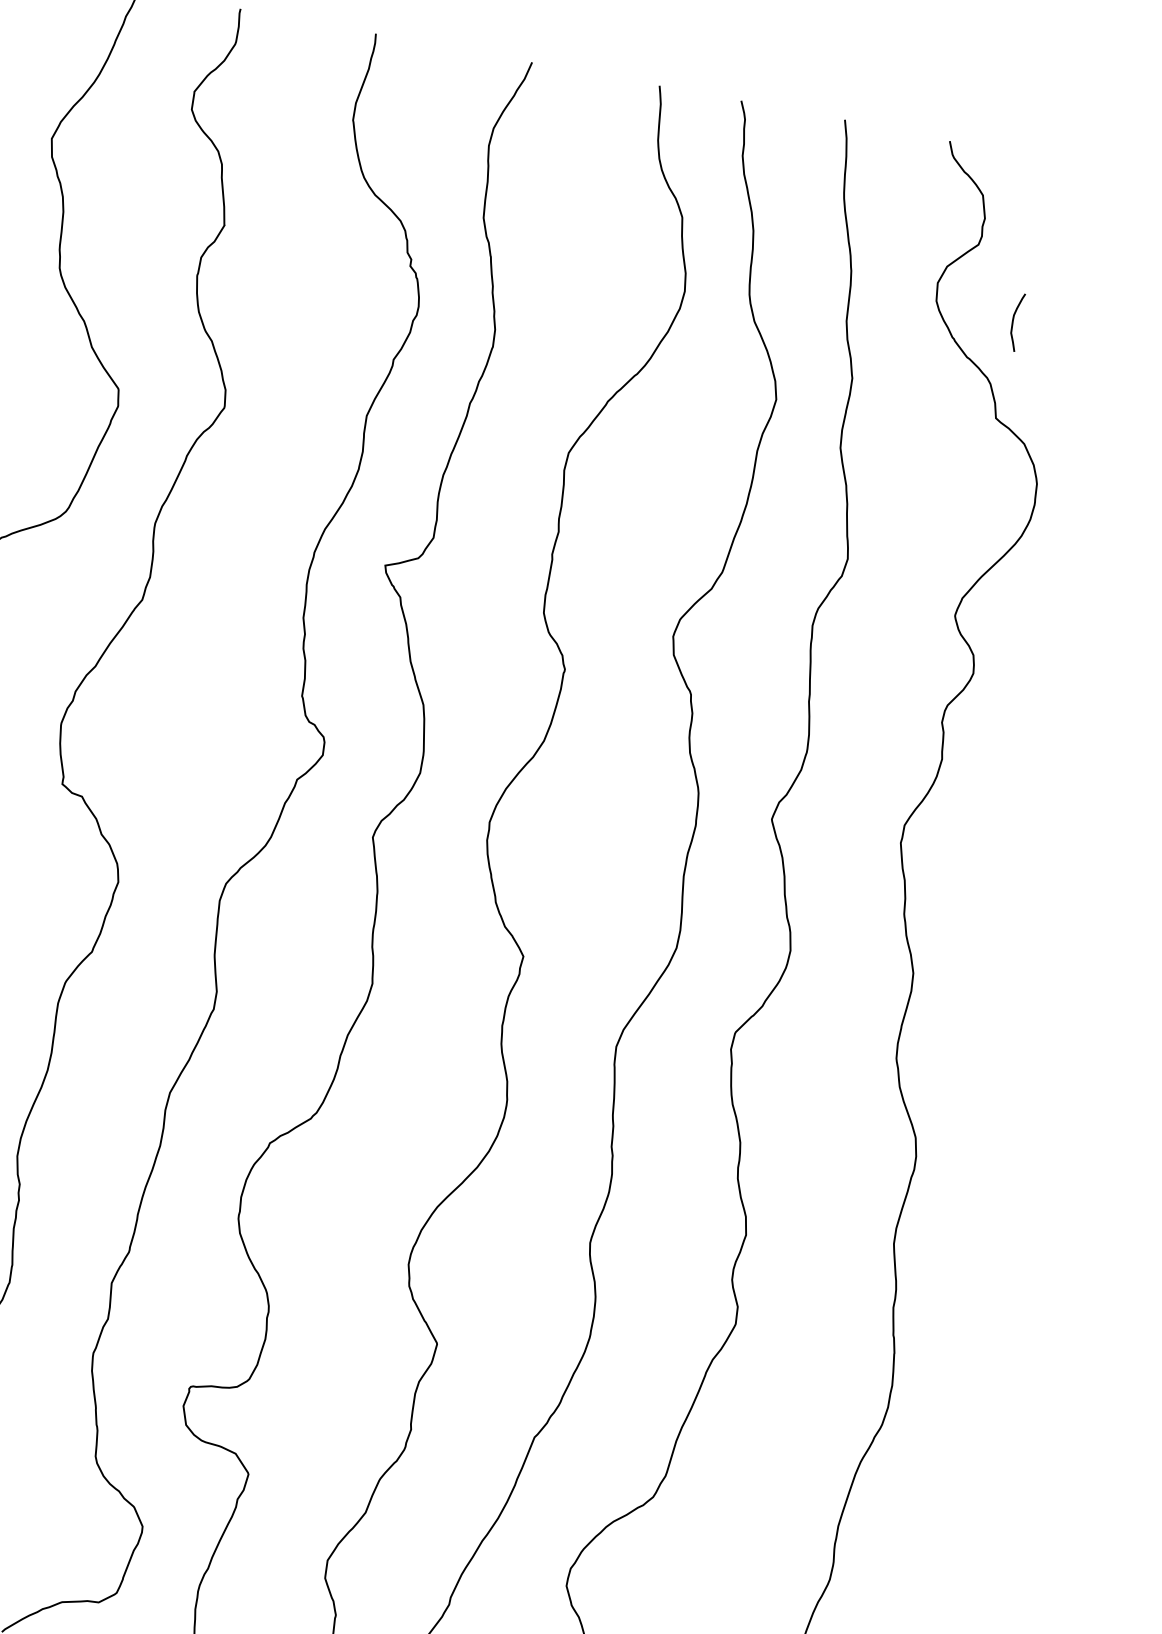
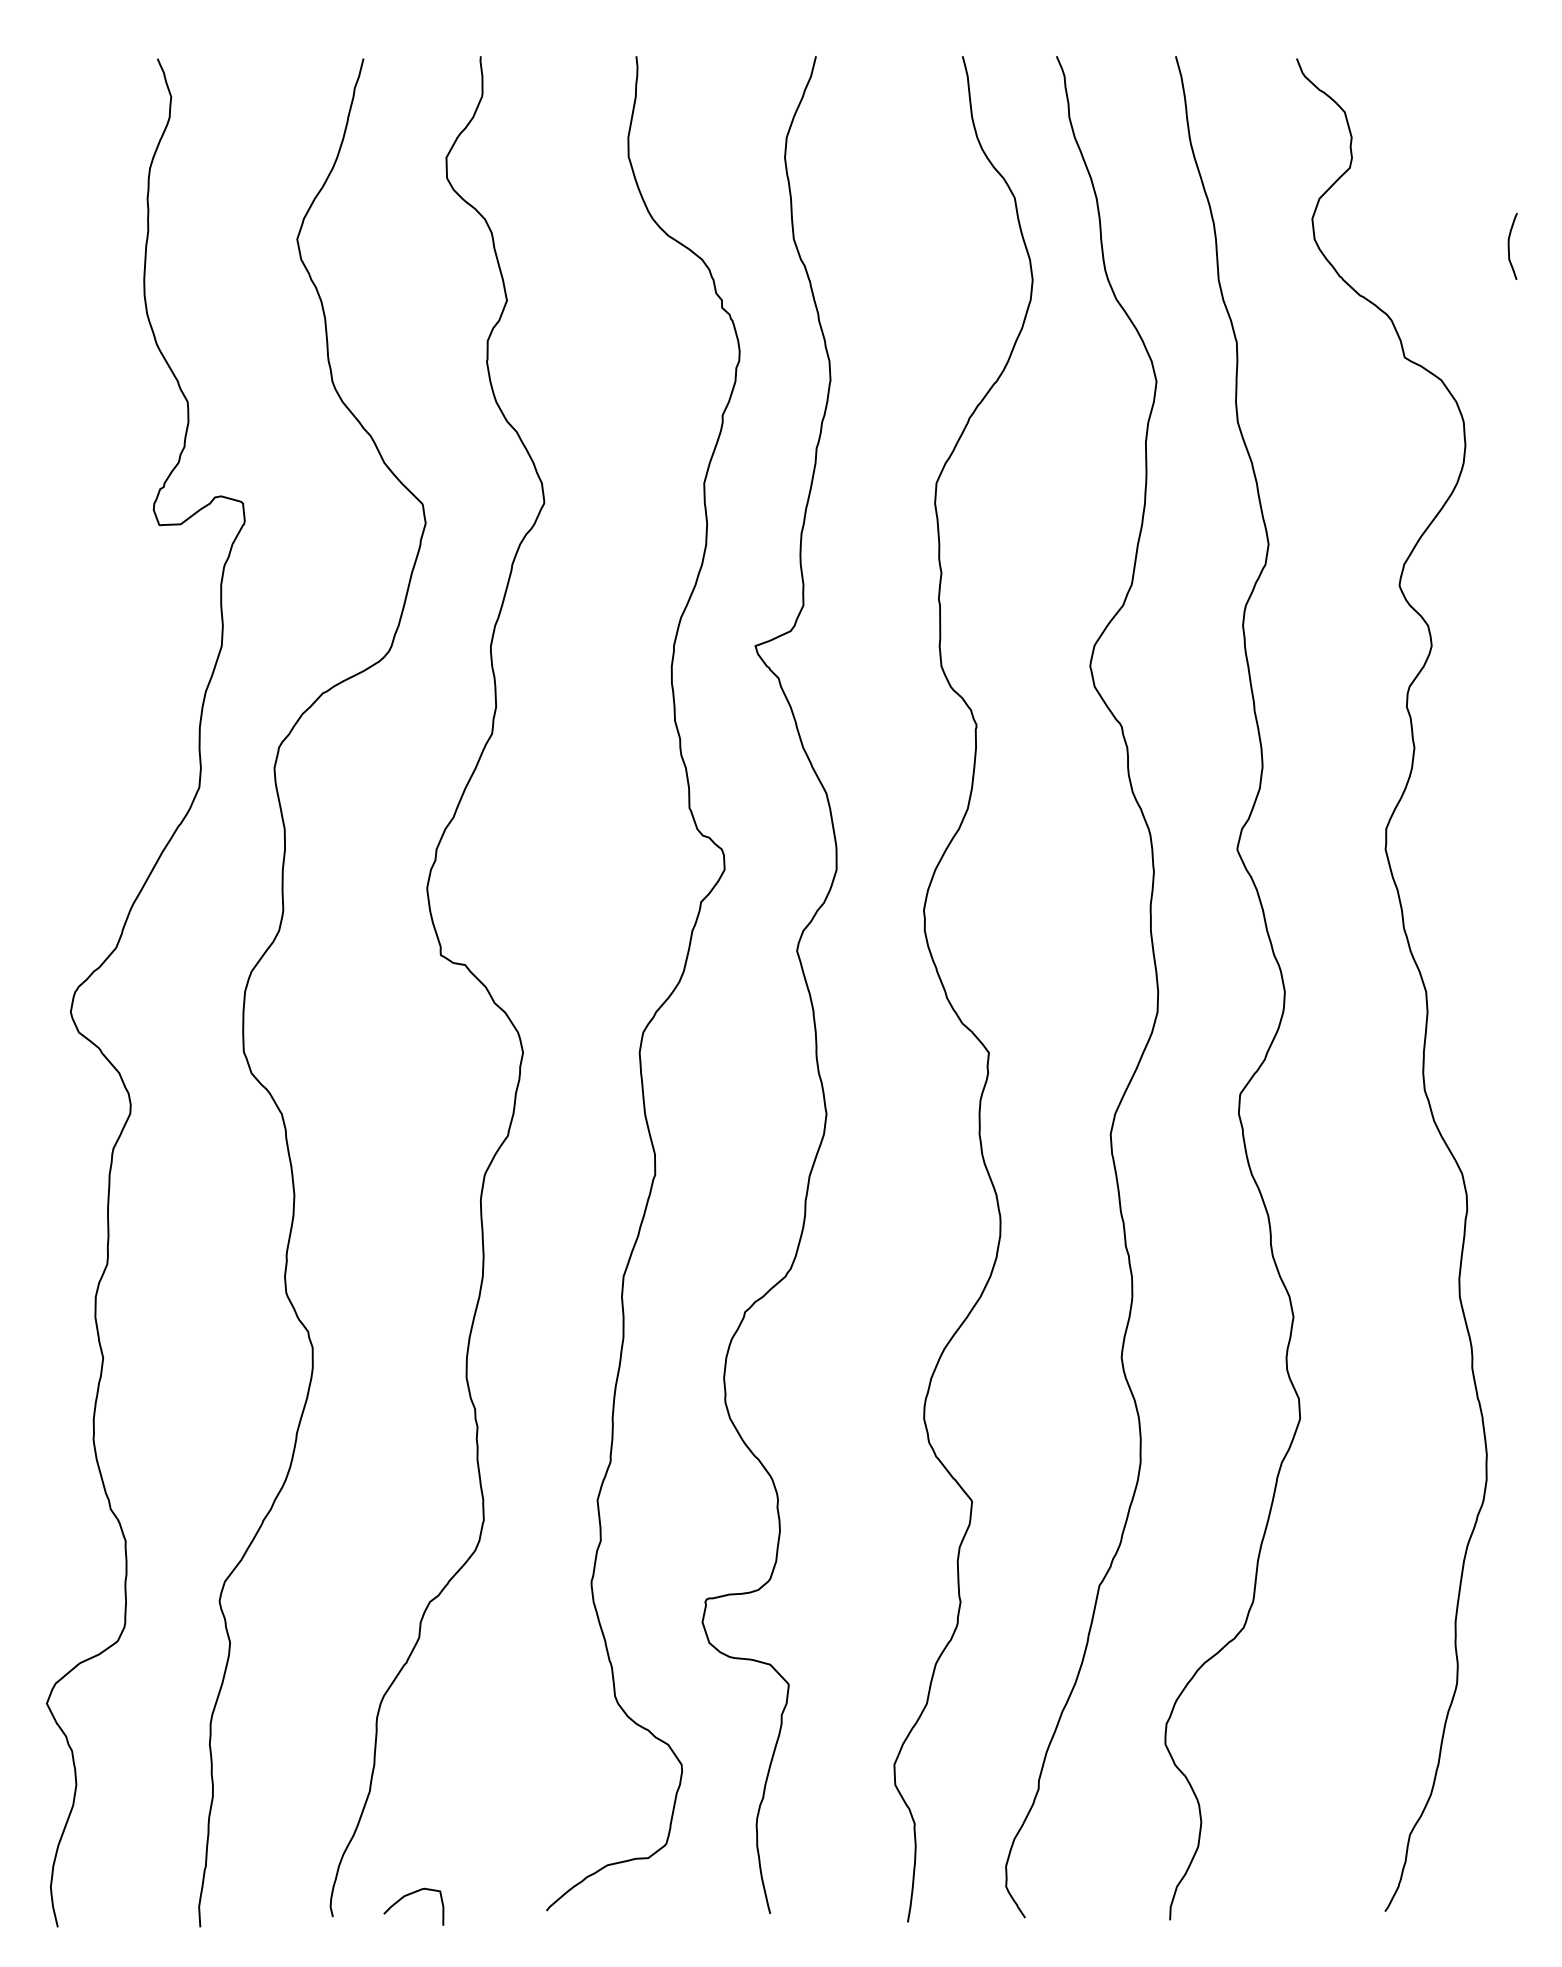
curve: (1013, 321) -> (1509, 246), moved

